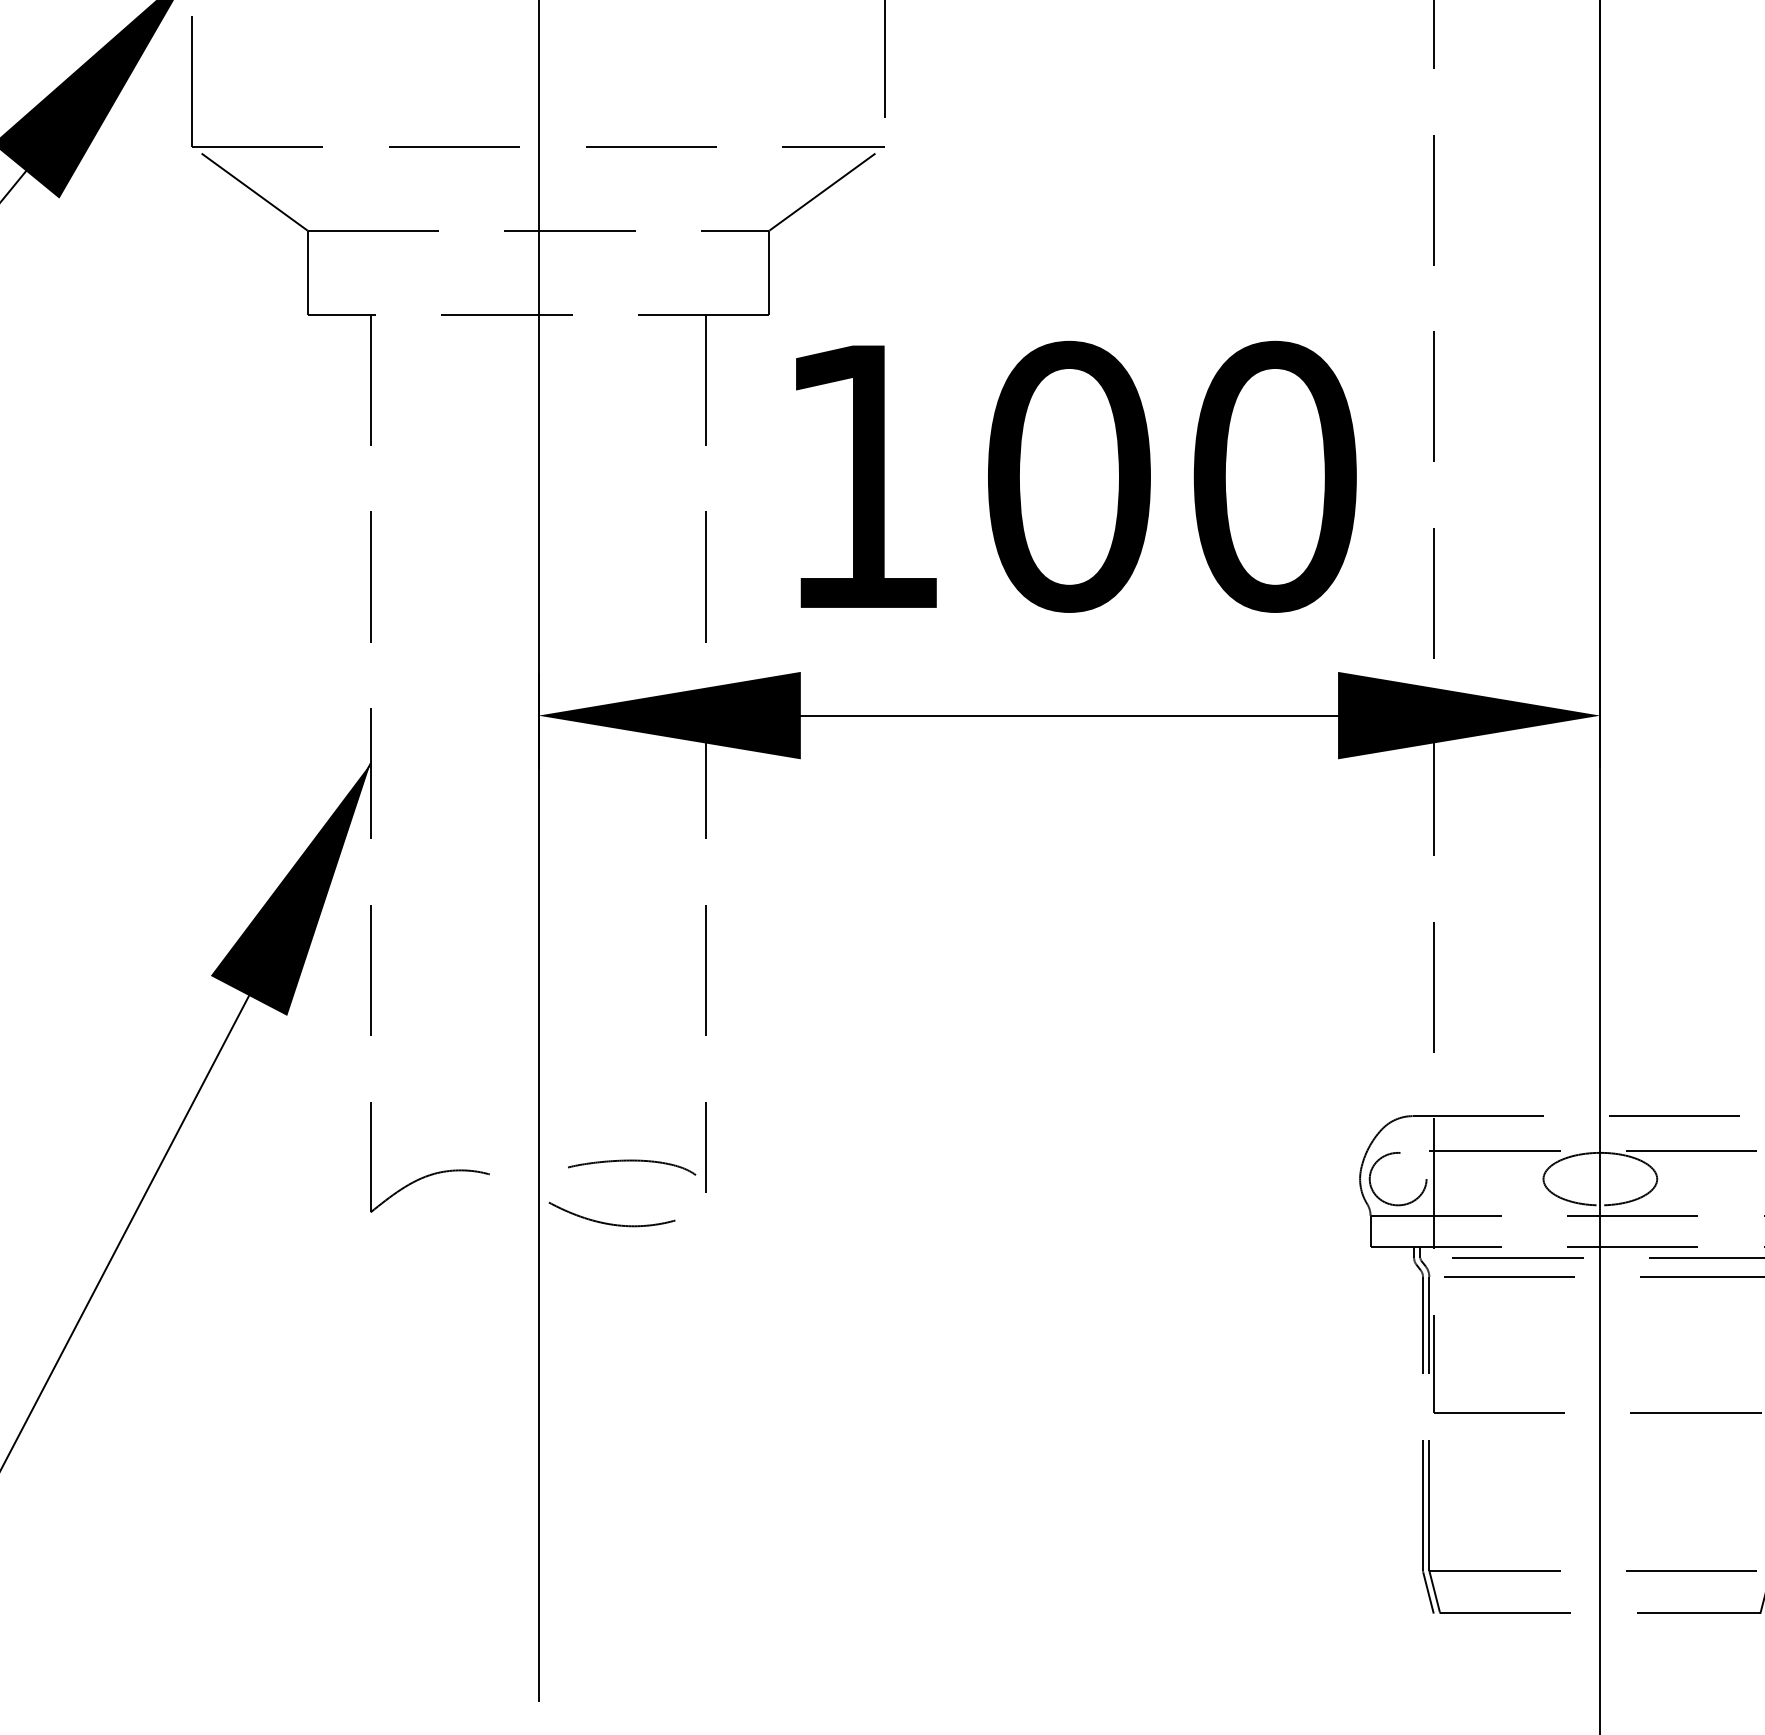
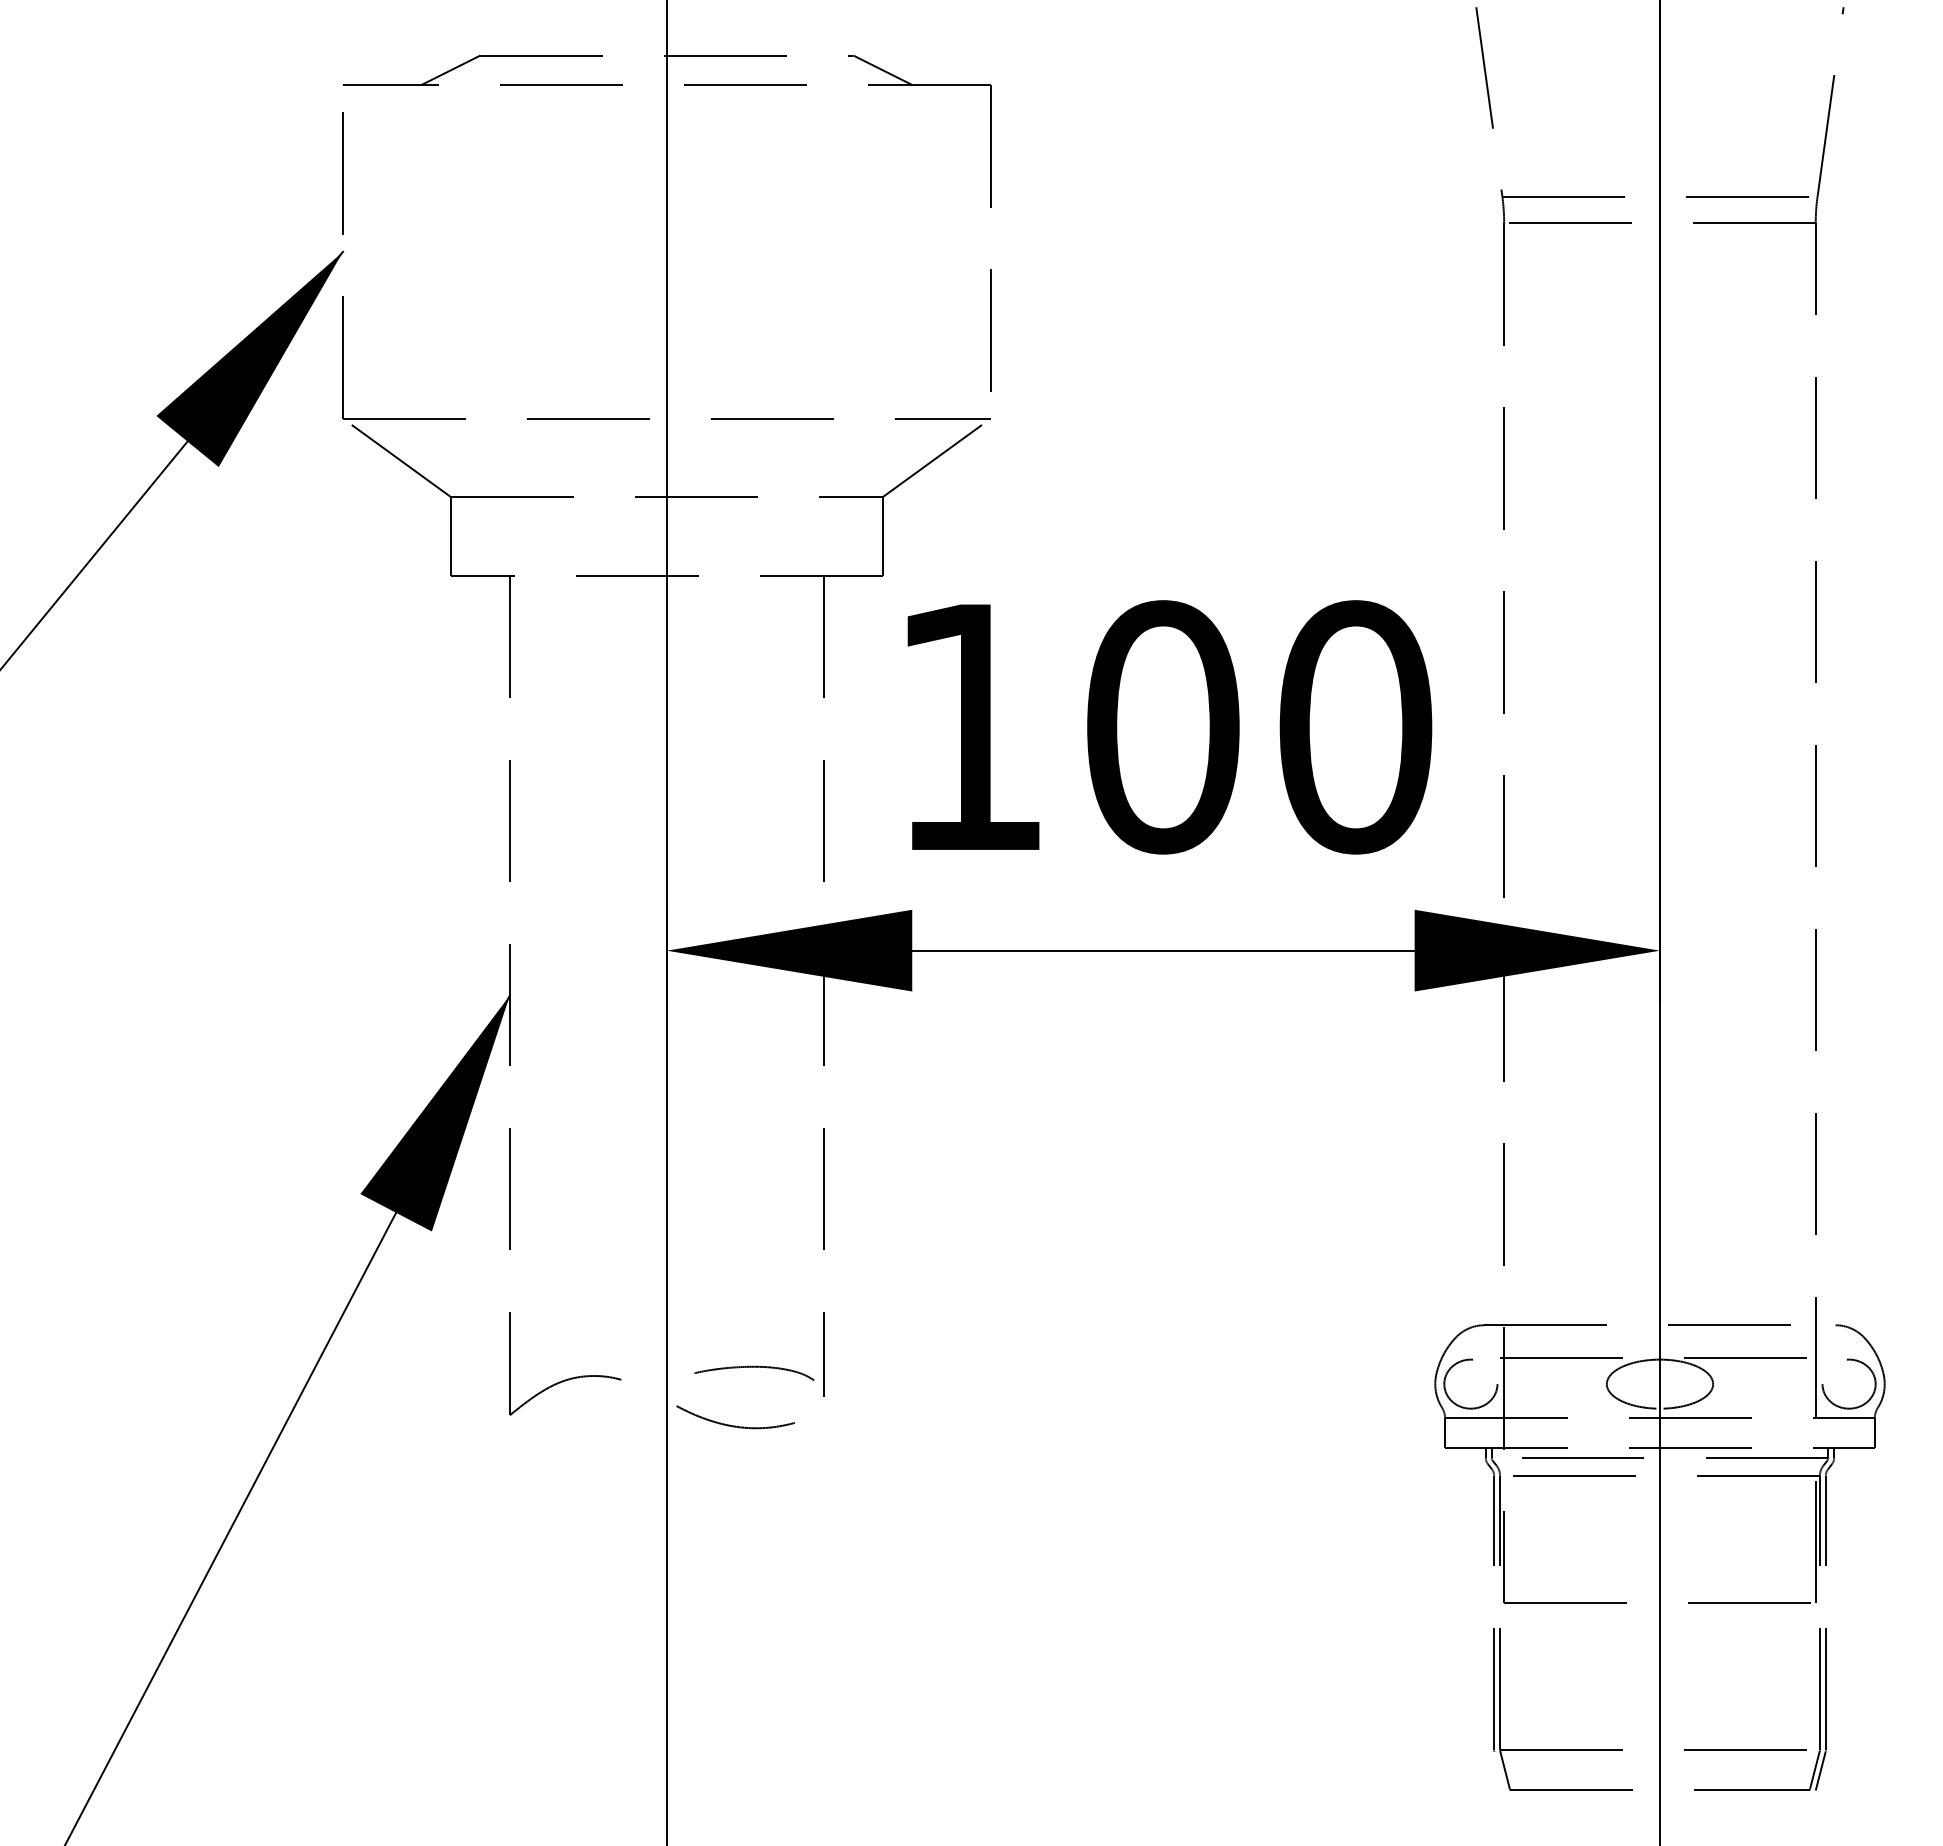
line: (1428, 1592) -> (1499, 1770), removed

